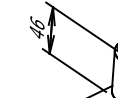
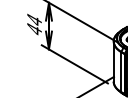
text: (37, 22) -> (34, 19), 46 -> 44

